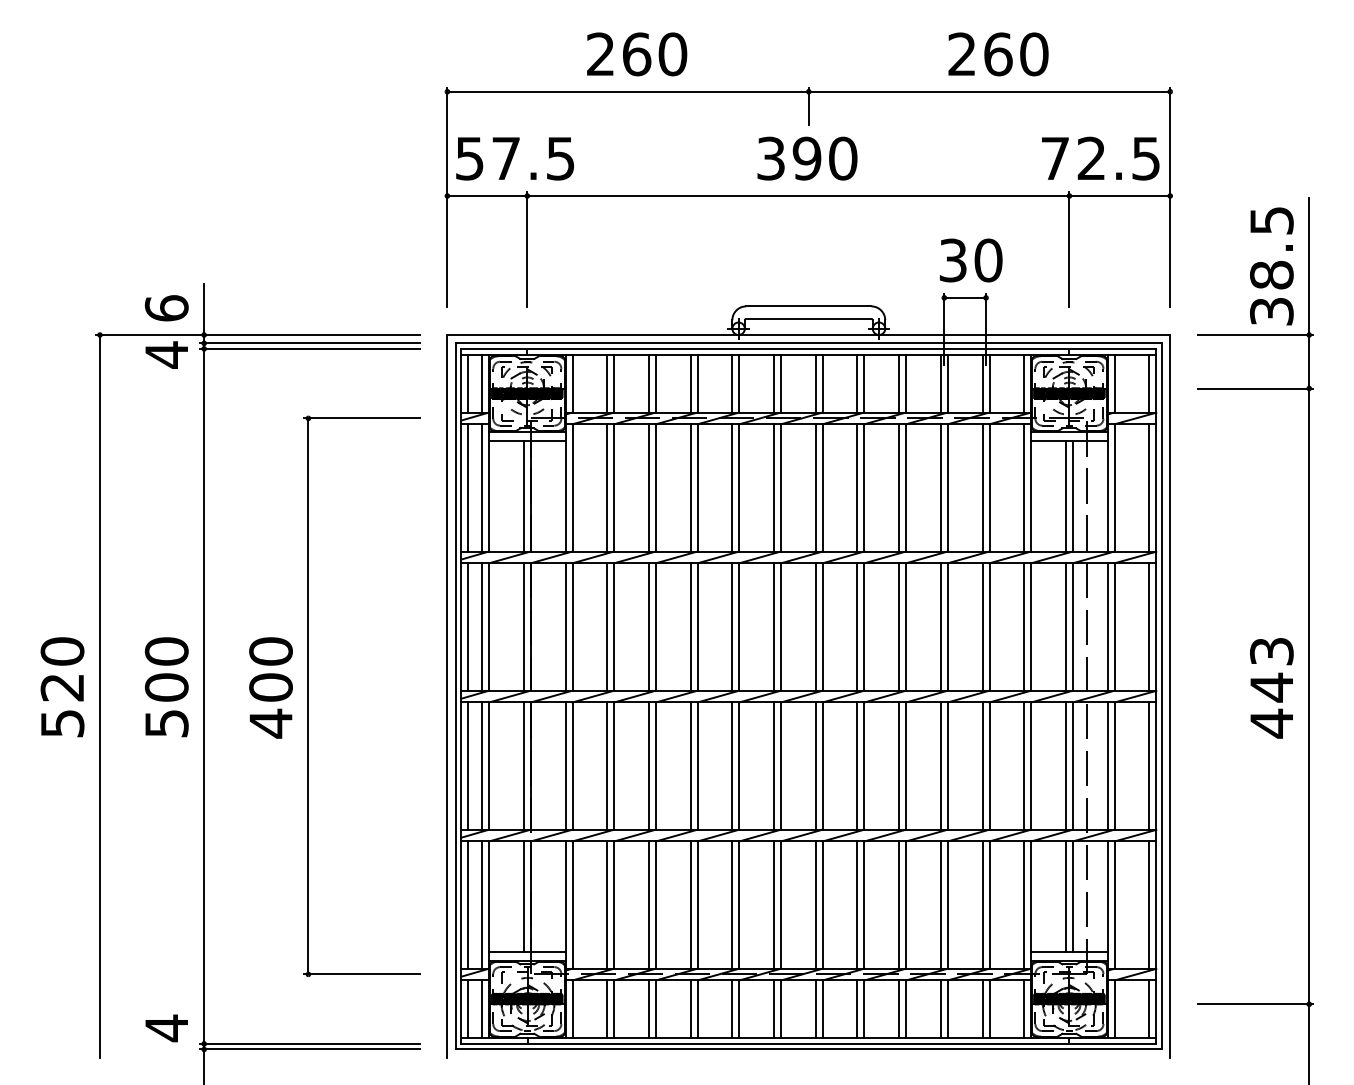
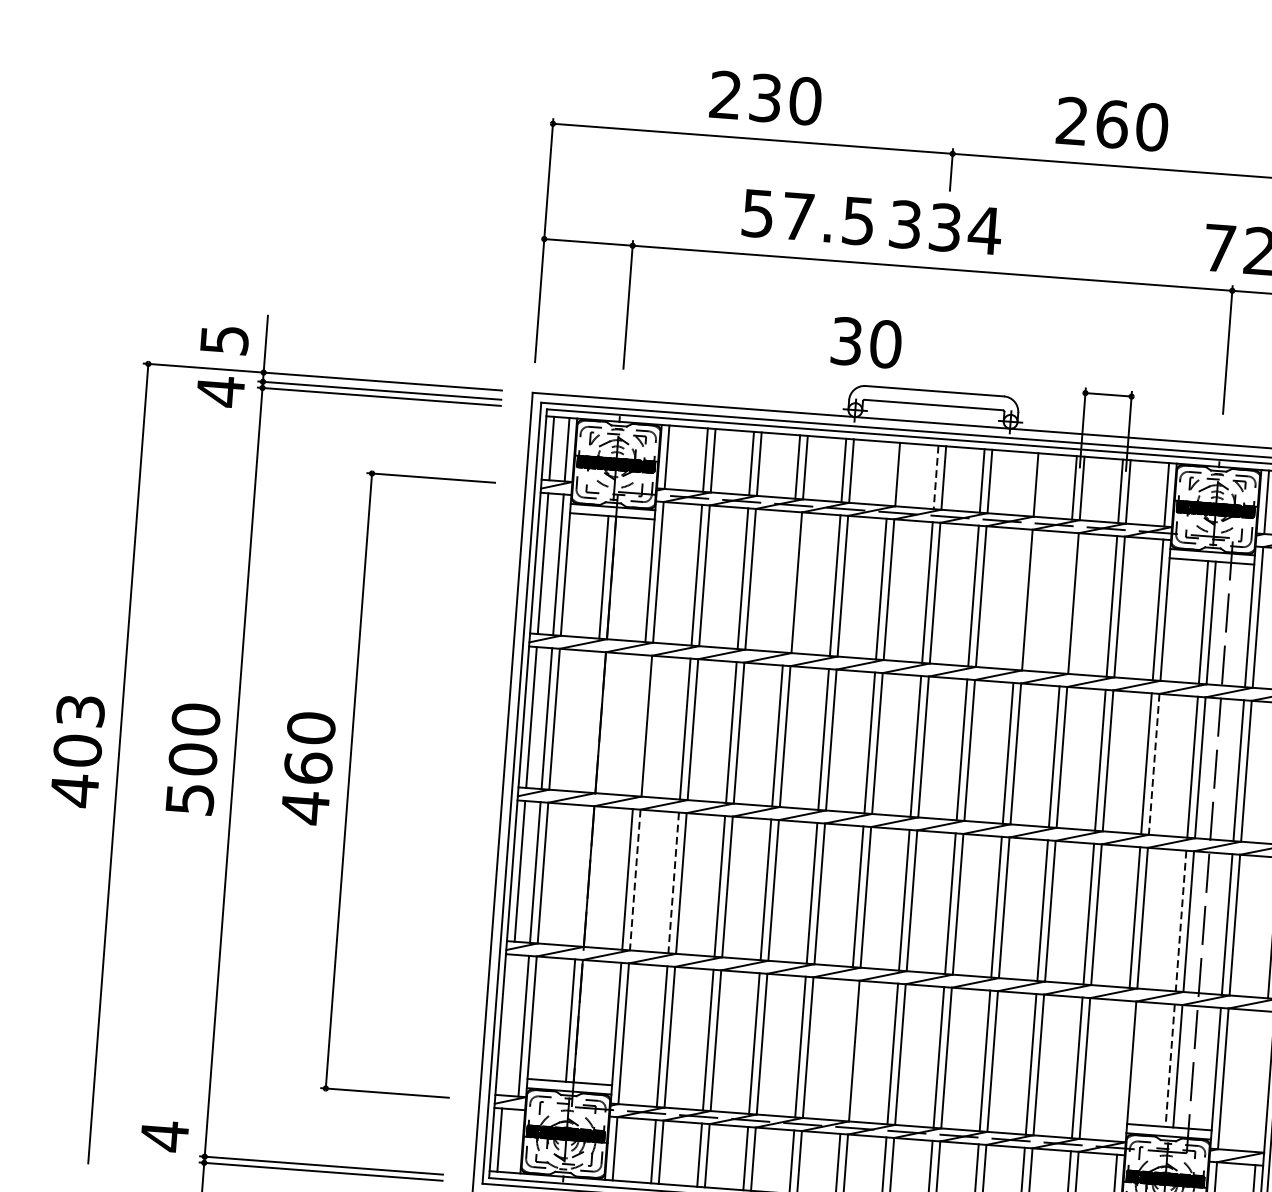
text: (637, 54) -> (766, 98), 260 -> 230
text: (998, 54) -> (1112, 124), moved
text: (514, 158) -> (807, 217), moved
text: (825, 158) -> (965, 229), 390 -> 334
text: (970, 260) -> (865, 342), moved
text: (166, 308) -> (224, 340), 6 -> 5
line: (774, 383) -> (890, 473), removed
line: (815, 383) -> (935, 477), solid -> dashed
line: (899, 383) -> (1028, 484), removed
line: (690, 487) -> (788, 581), removed
line: (899, 487) -> (1020, 599), removed
line: (940, 487) -> (1065, 602), removed
line: (523, 626) -> (592, 721), removed
line: (565, 626) -> (639, 725), removed
line: (1031, 626) -> (1154, 763), solid -> dashed
text: (62, 687) -> (77, 750), 520 -> 403
text: (270, 687) -> (307, 768), 400 -> 460
line: (523, 765) -> (581, 875), removed
line: (572, 766) -> (635, 880), solid -> dashed
line: (607, 766) -> (673, 883), solid -> dashed
line: (1065, 766) -> (1180, 921), solid -> dashed
line: (1065, 897) -> (1169, 1066), solid -> dashed
line: (468, 904) -> (508, 1024), removed
line: (774, 904) -> (847, 1049), removed
line: (1024, 904) -> (1123, 1070), removed
line: (1149, 904) -> (1261, 1081), removed
line: (482, 1008) -> (515, 1140), removed

